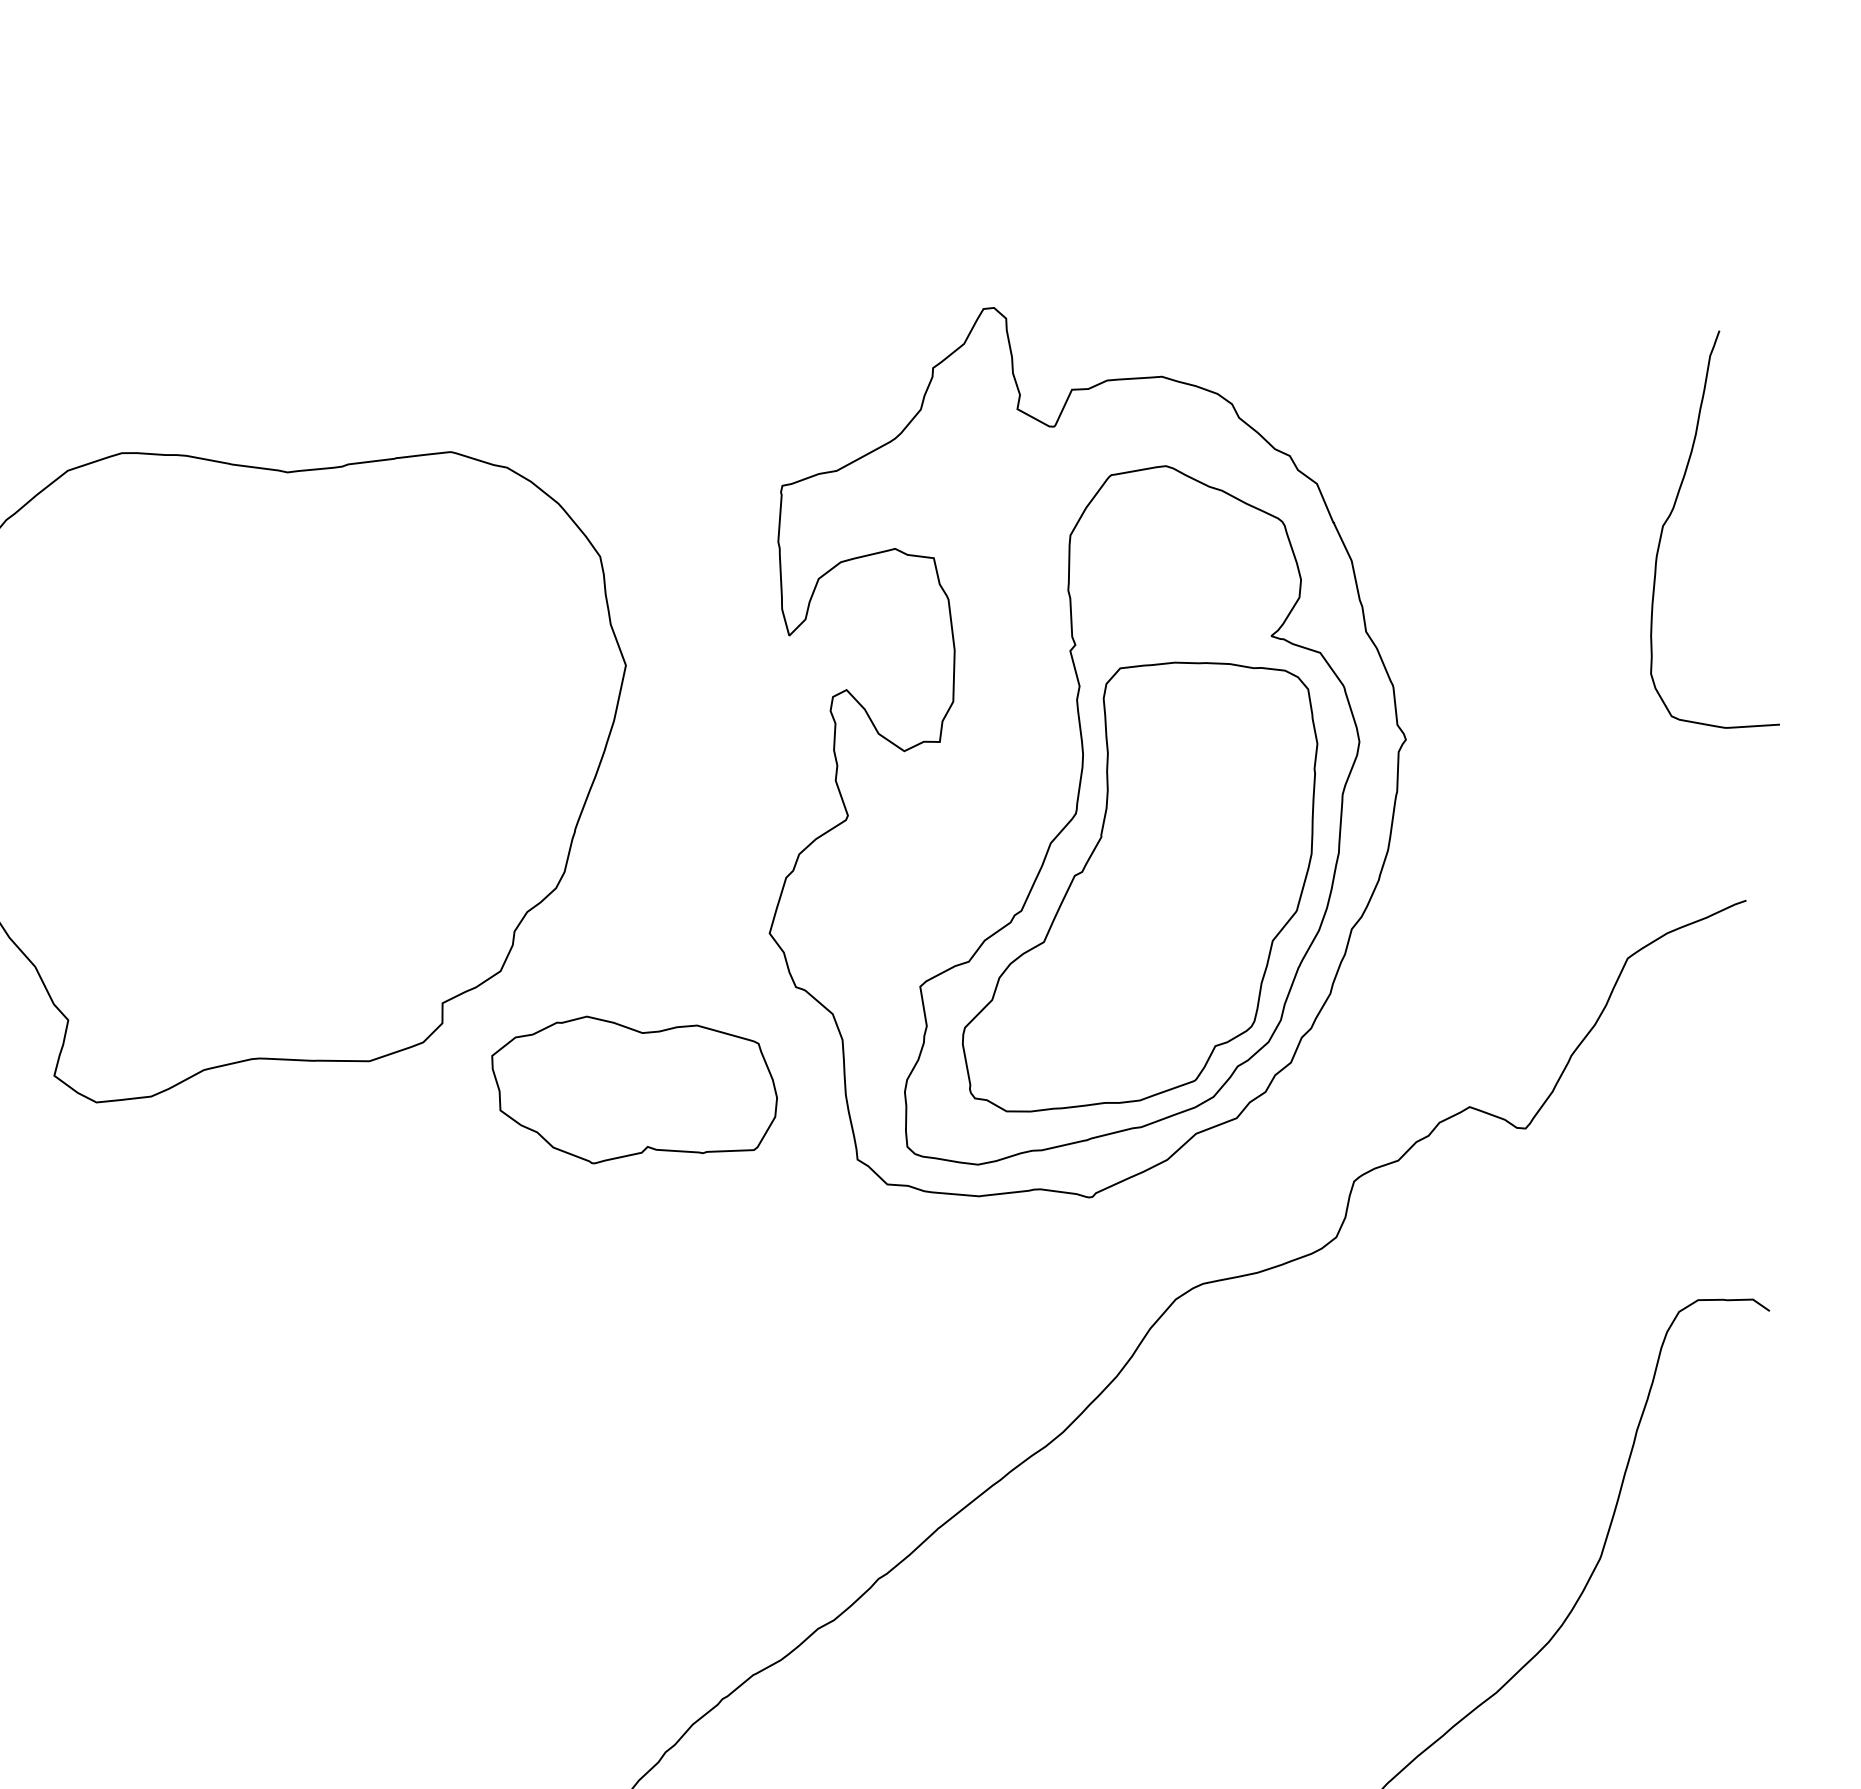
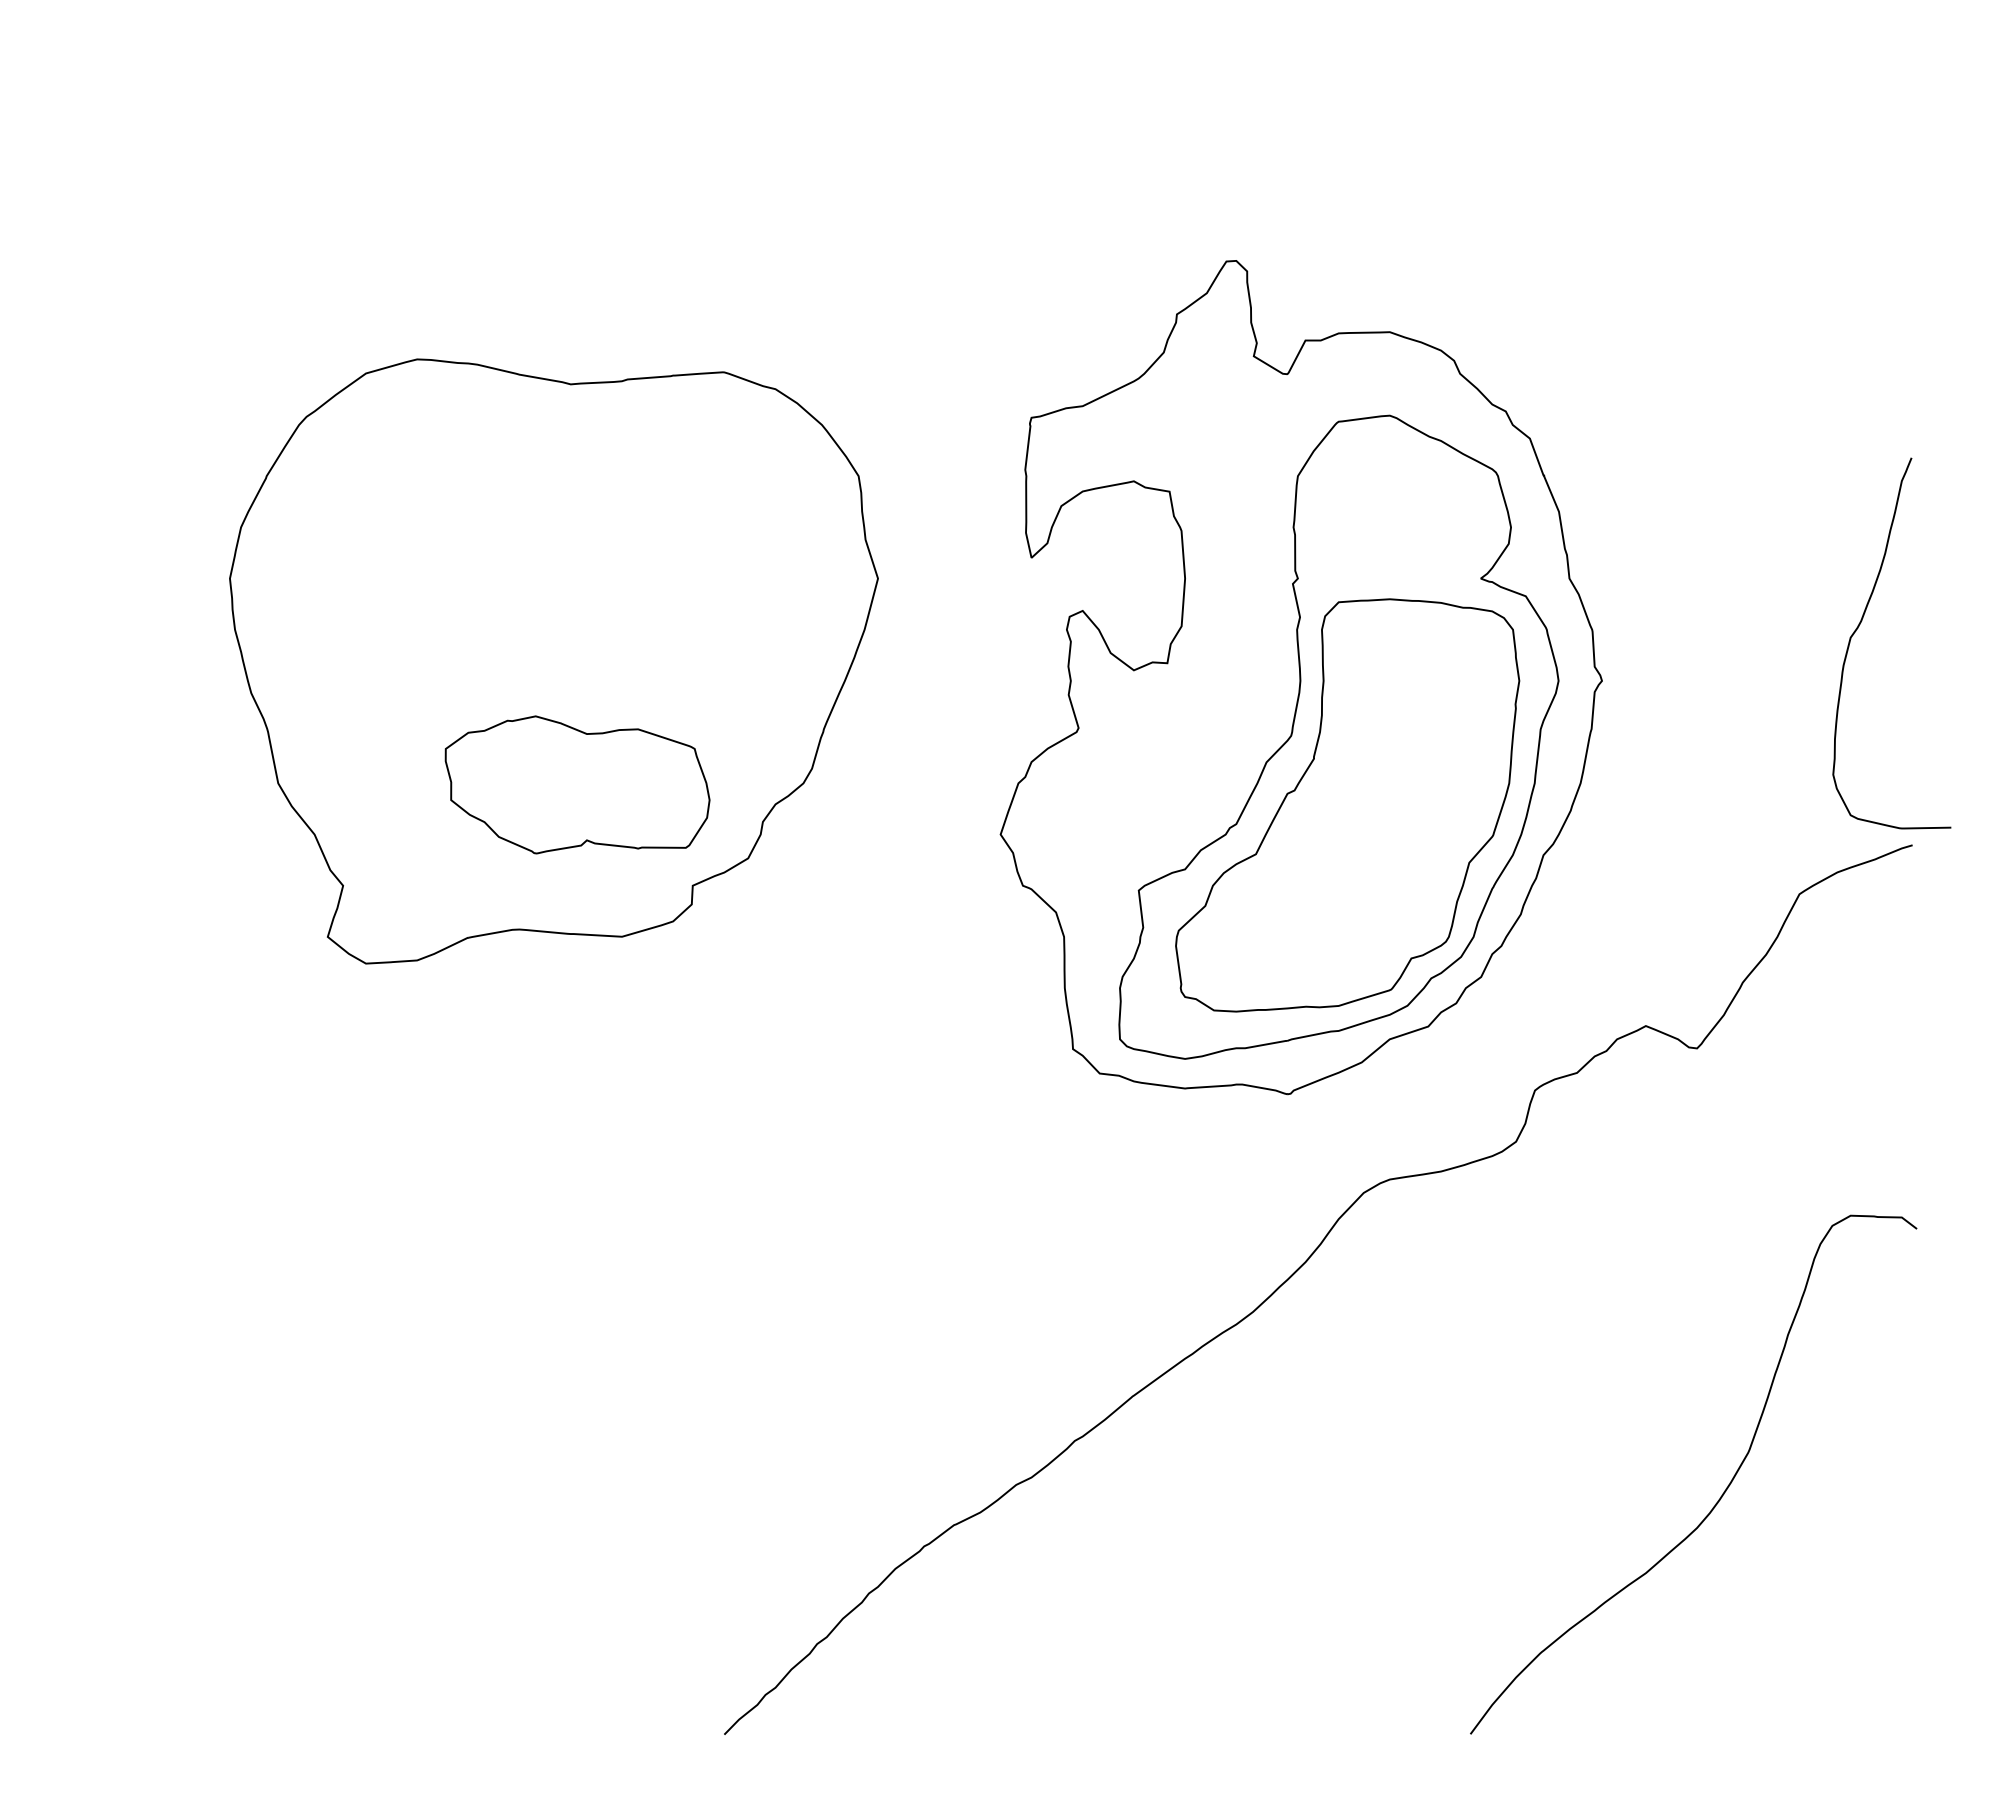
curve: (1671, 513) -> (1859, 626), moved
part: (634, 1087) -> (577, 784), moved

